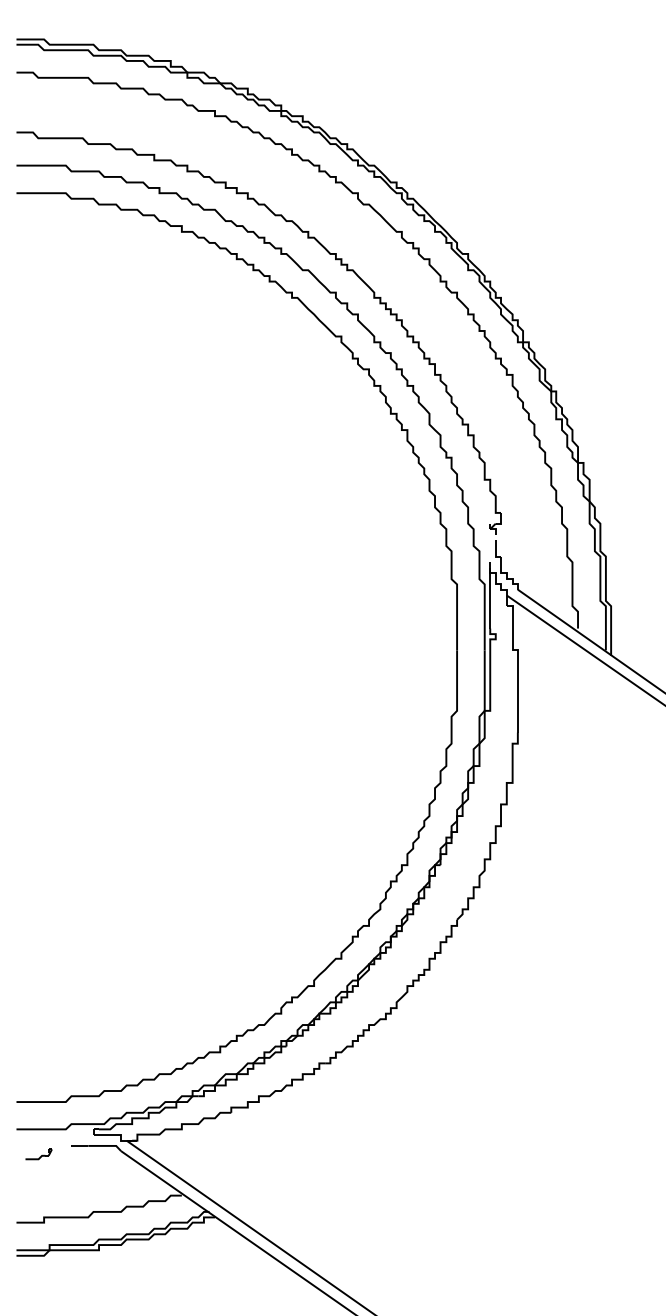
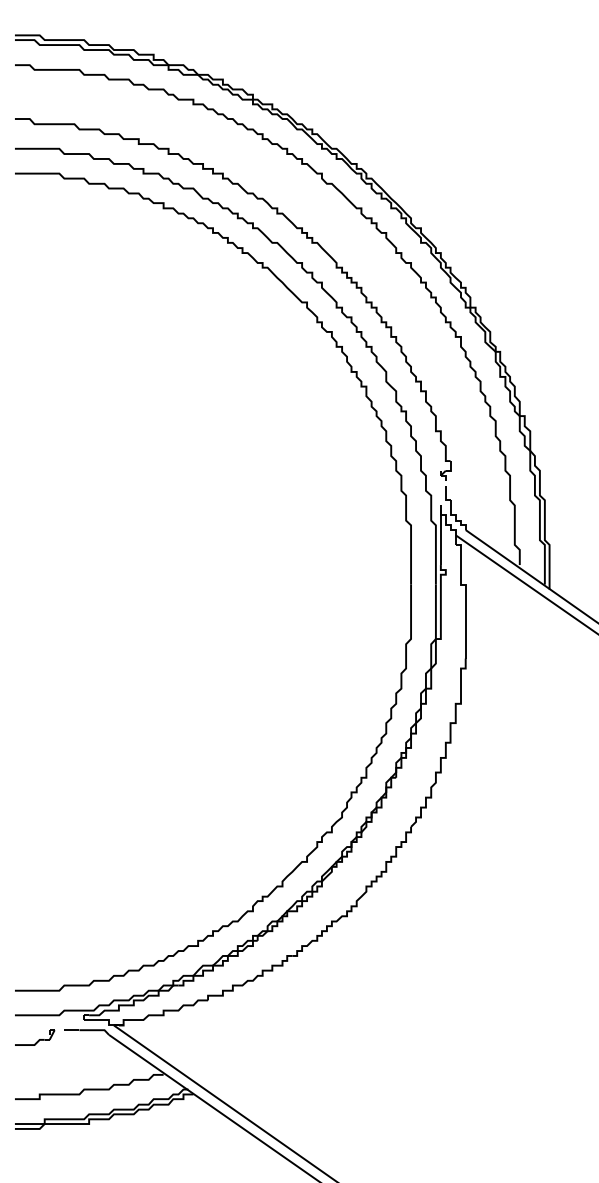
part: (38, 1154) -> (34, 1037), size x1.67

